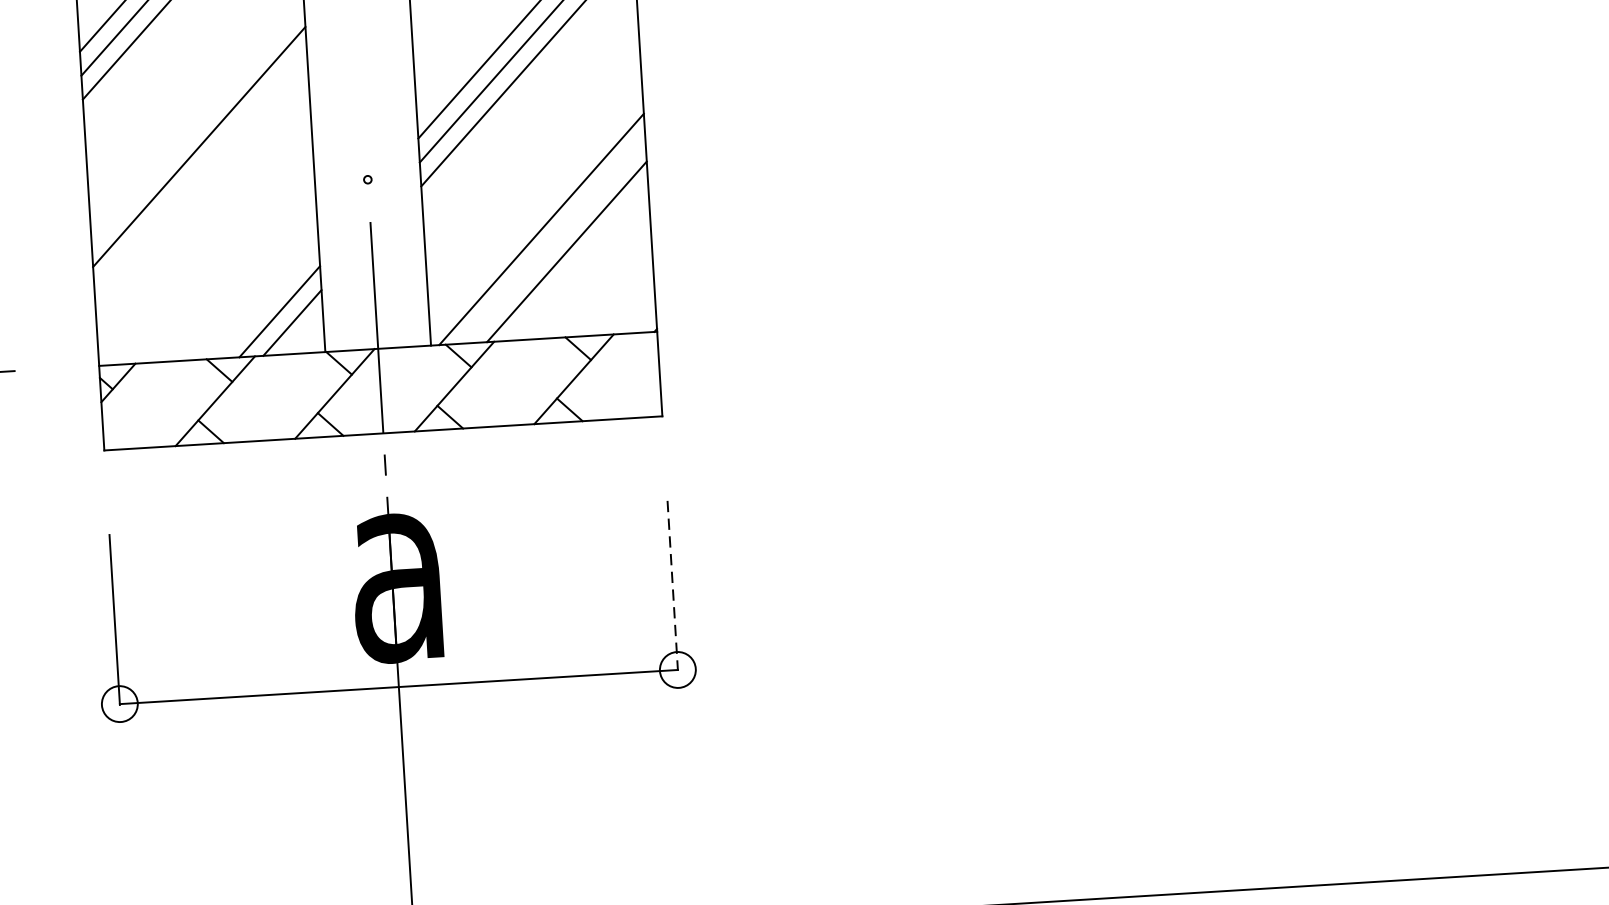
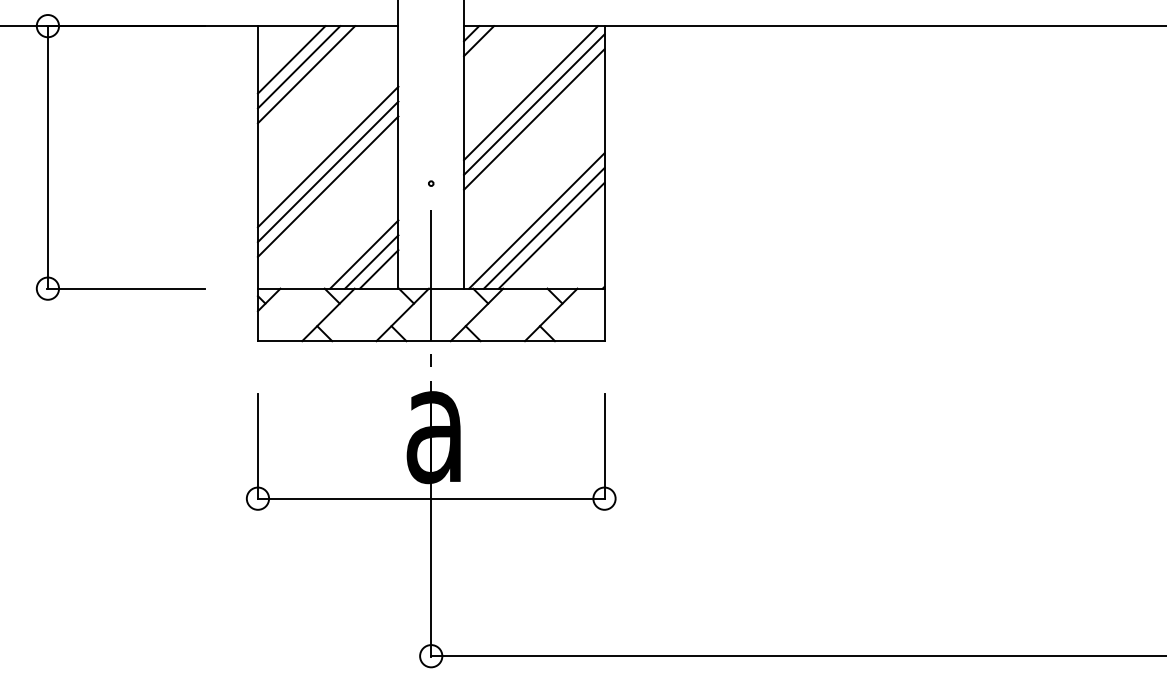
line: (199, 170) -> (327, 171), added
line: (201, 194) -> (327, 186), added
line: (553, 240) -> (543, 228), added
line: (267, 300) -> (364, 254), added
line: (672, 585) -> (604, 446), dashed -> solid

